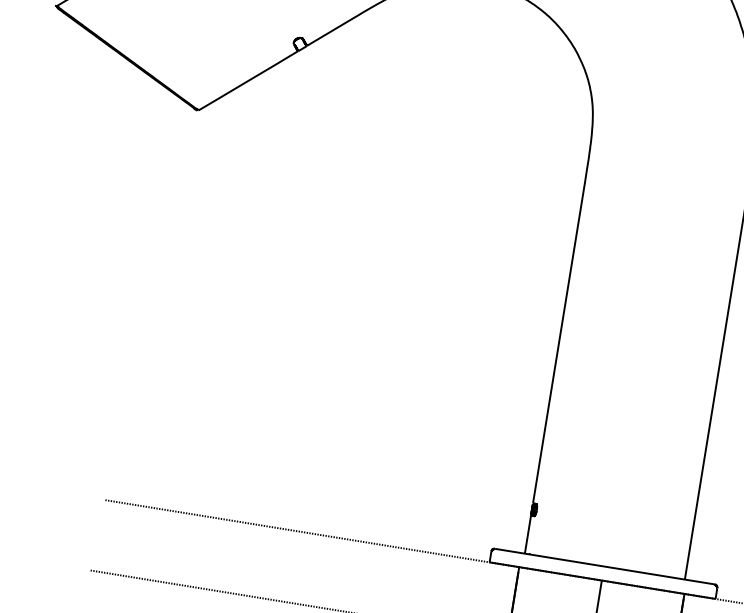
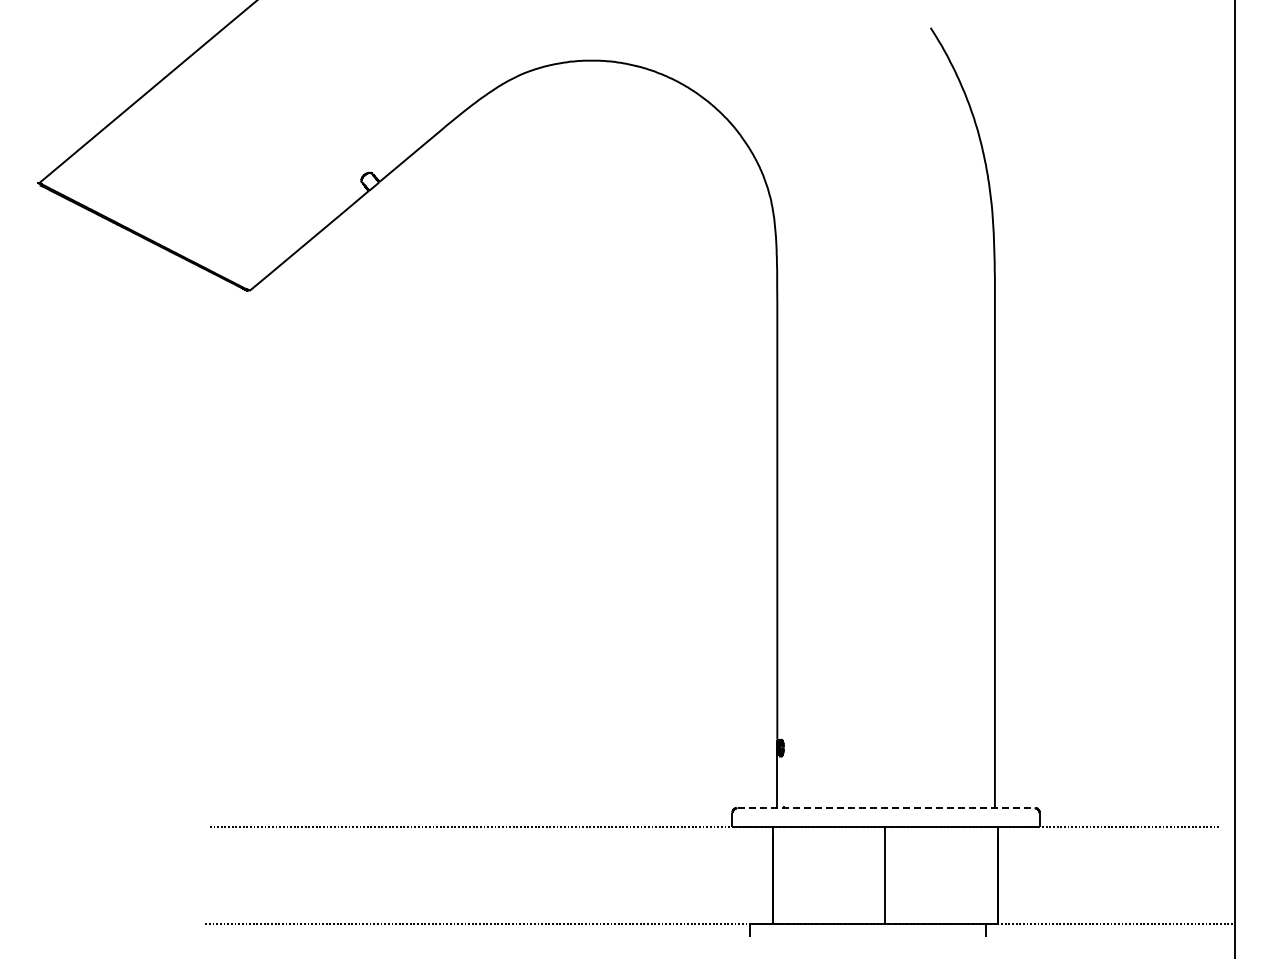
line: (605, 566) -> (886, 808), solid -> dashed

